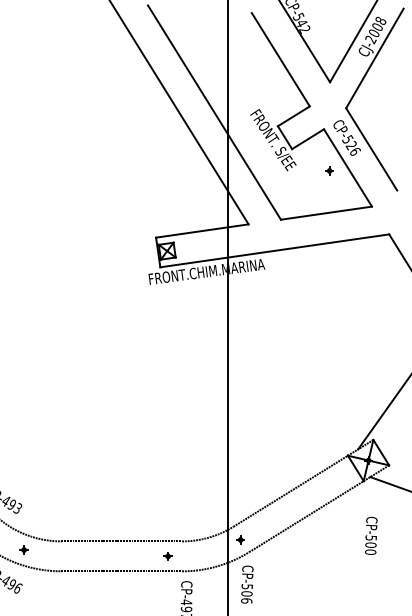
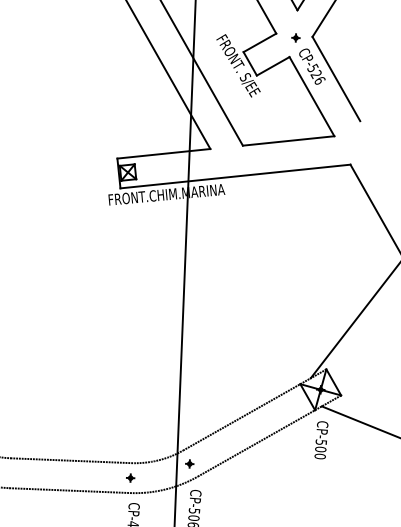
part: (329, 170) -> (295, 37), moved
text: (371, 535) -> (321, 439), moved
part: (167, 556) -> (130, 478), moved

